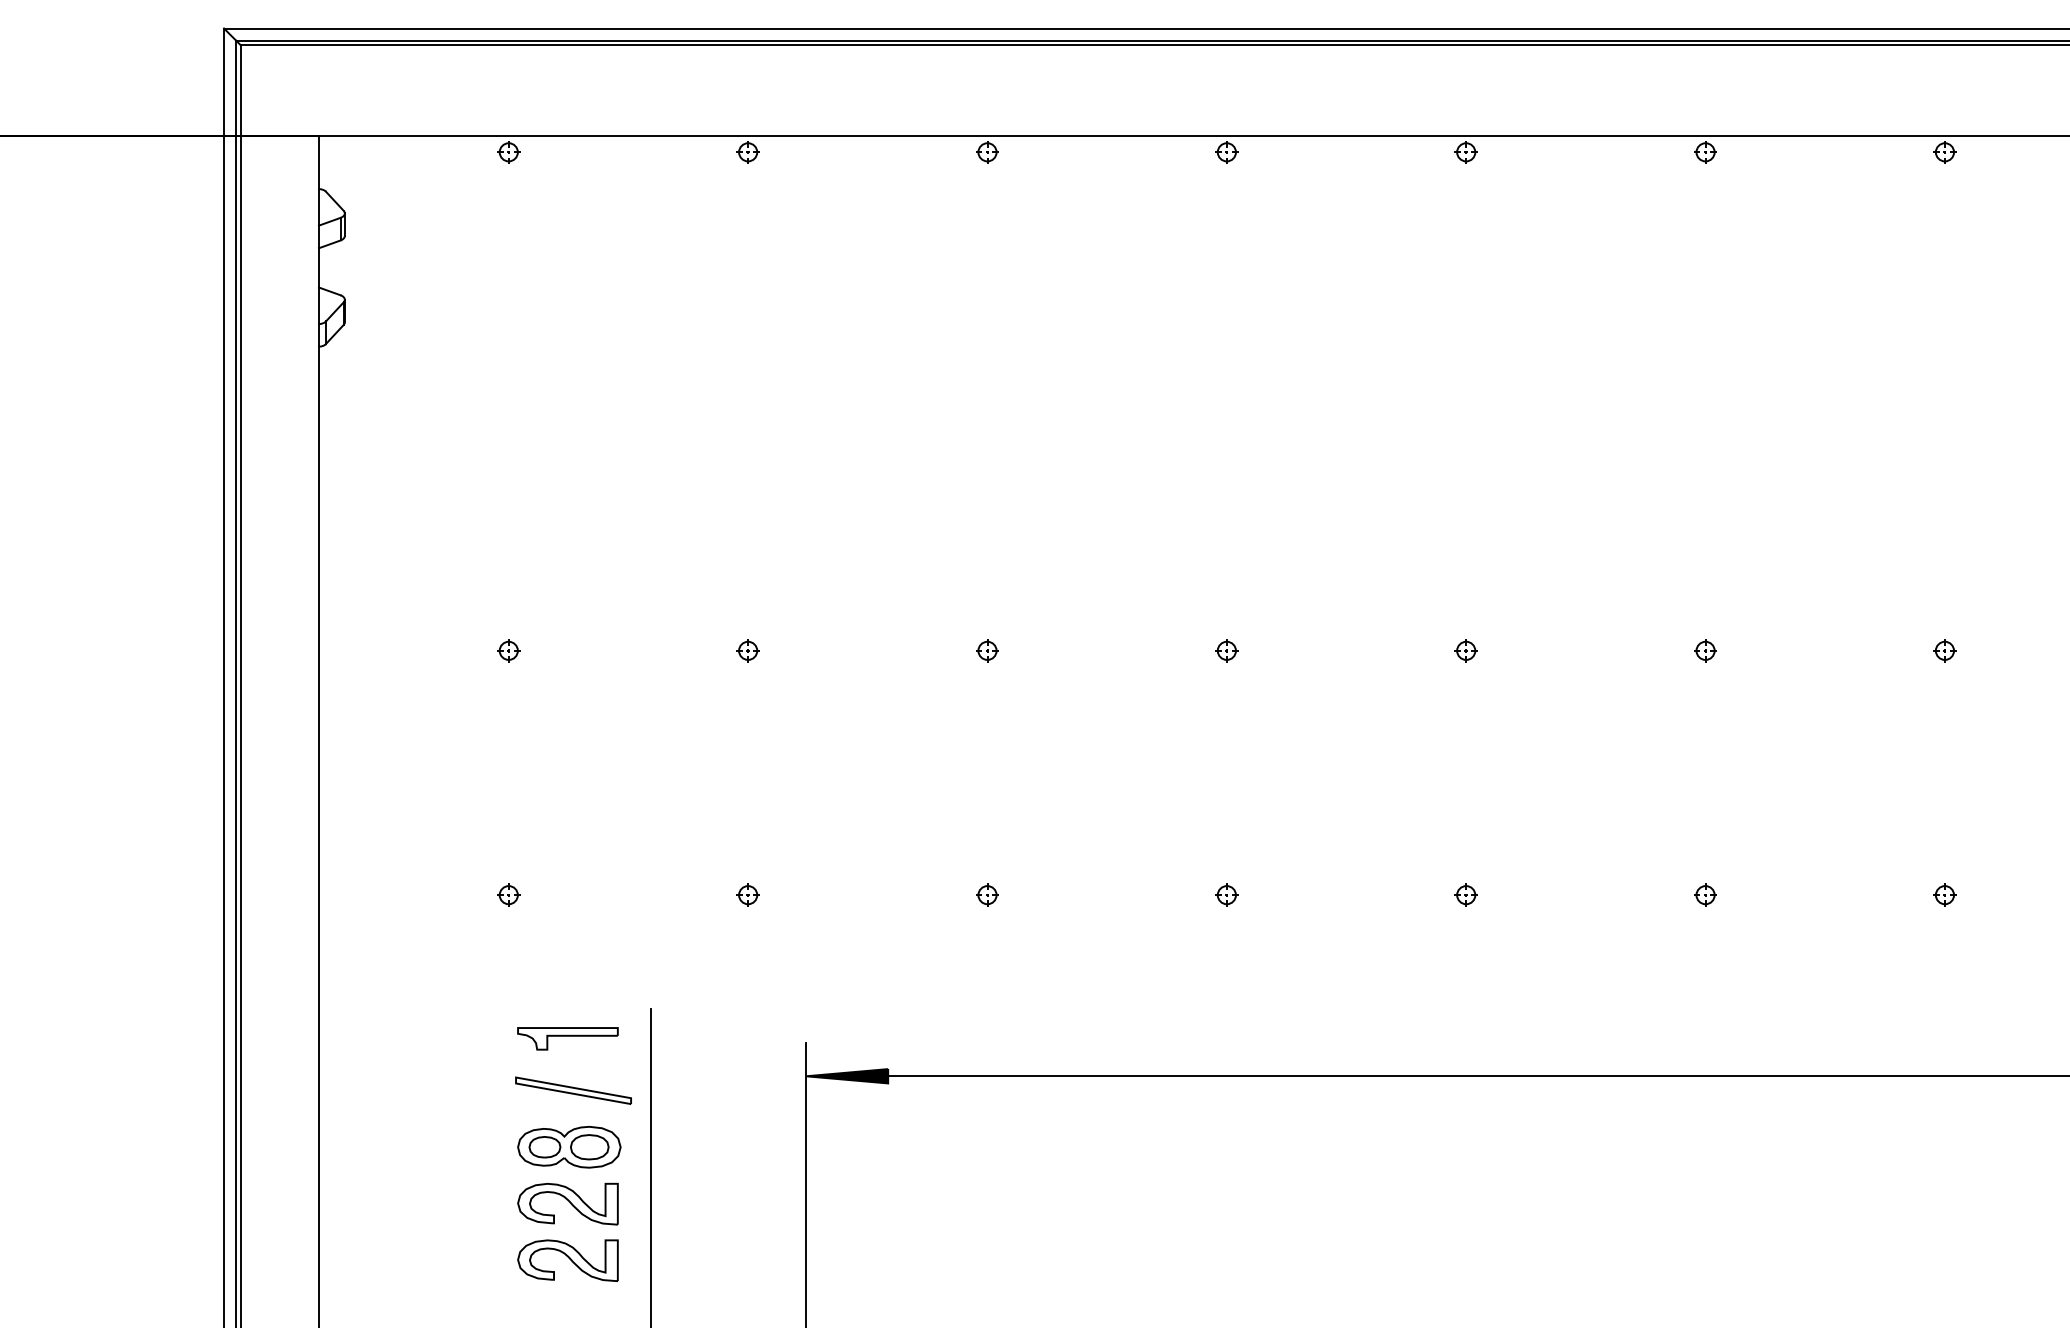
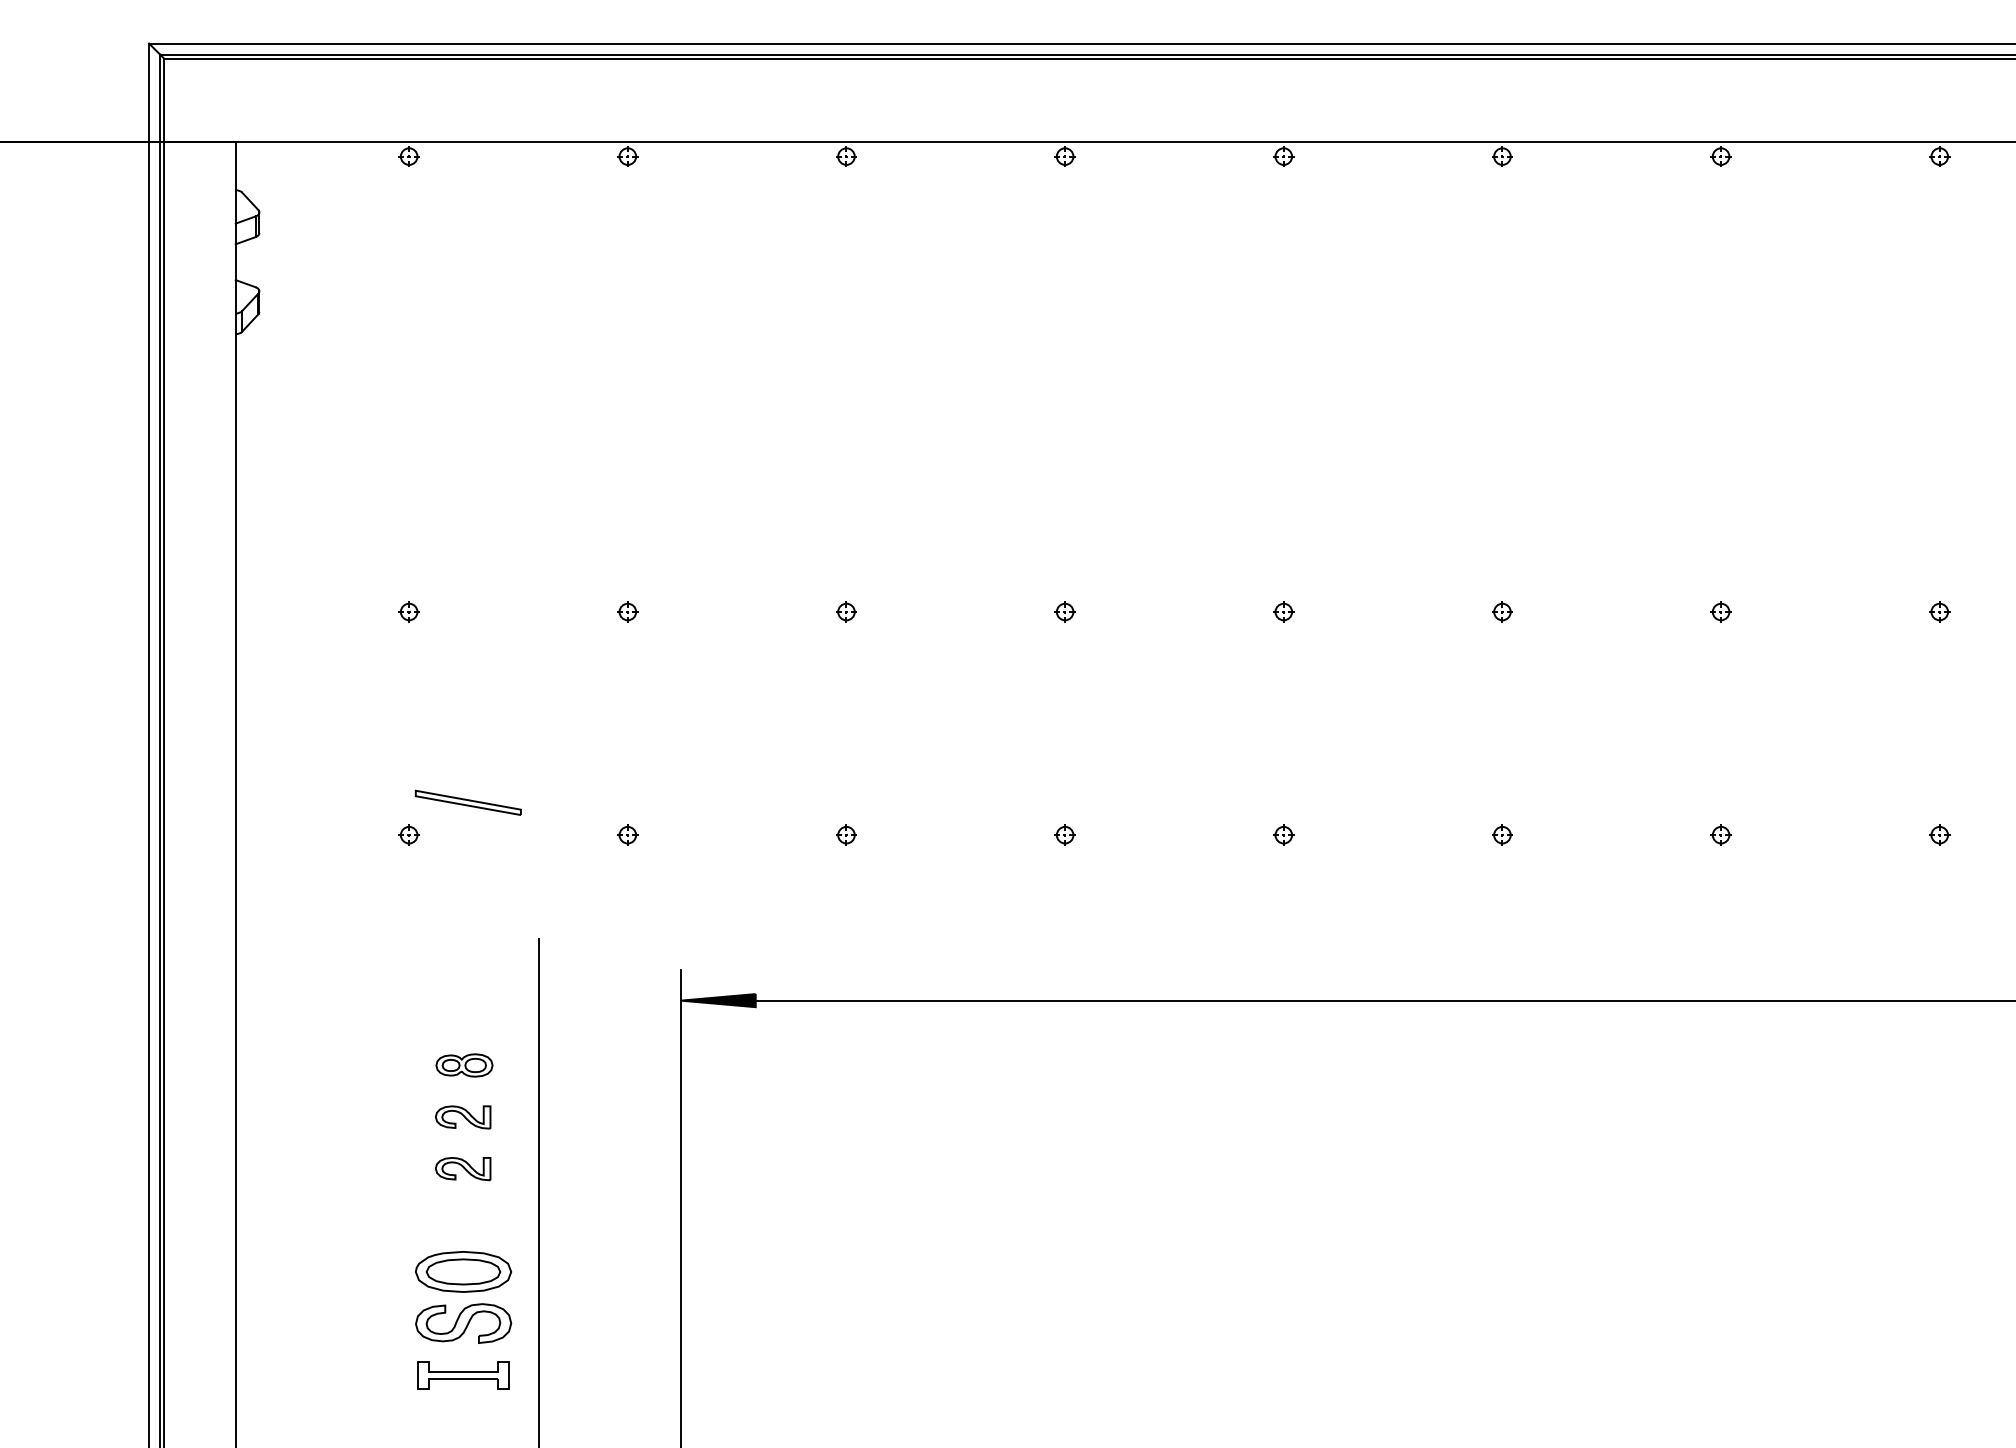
part: (567, 1038) -> (462, 966), removed
part: (572, 1090) -> (467, 802), moved
part: (569, 1147) -> (464, 1065), size x0.6
part: (567, 1204) -> (462, 1117), size x0.6
part: (567, 1260) -> (462, 1168), size x0.6

